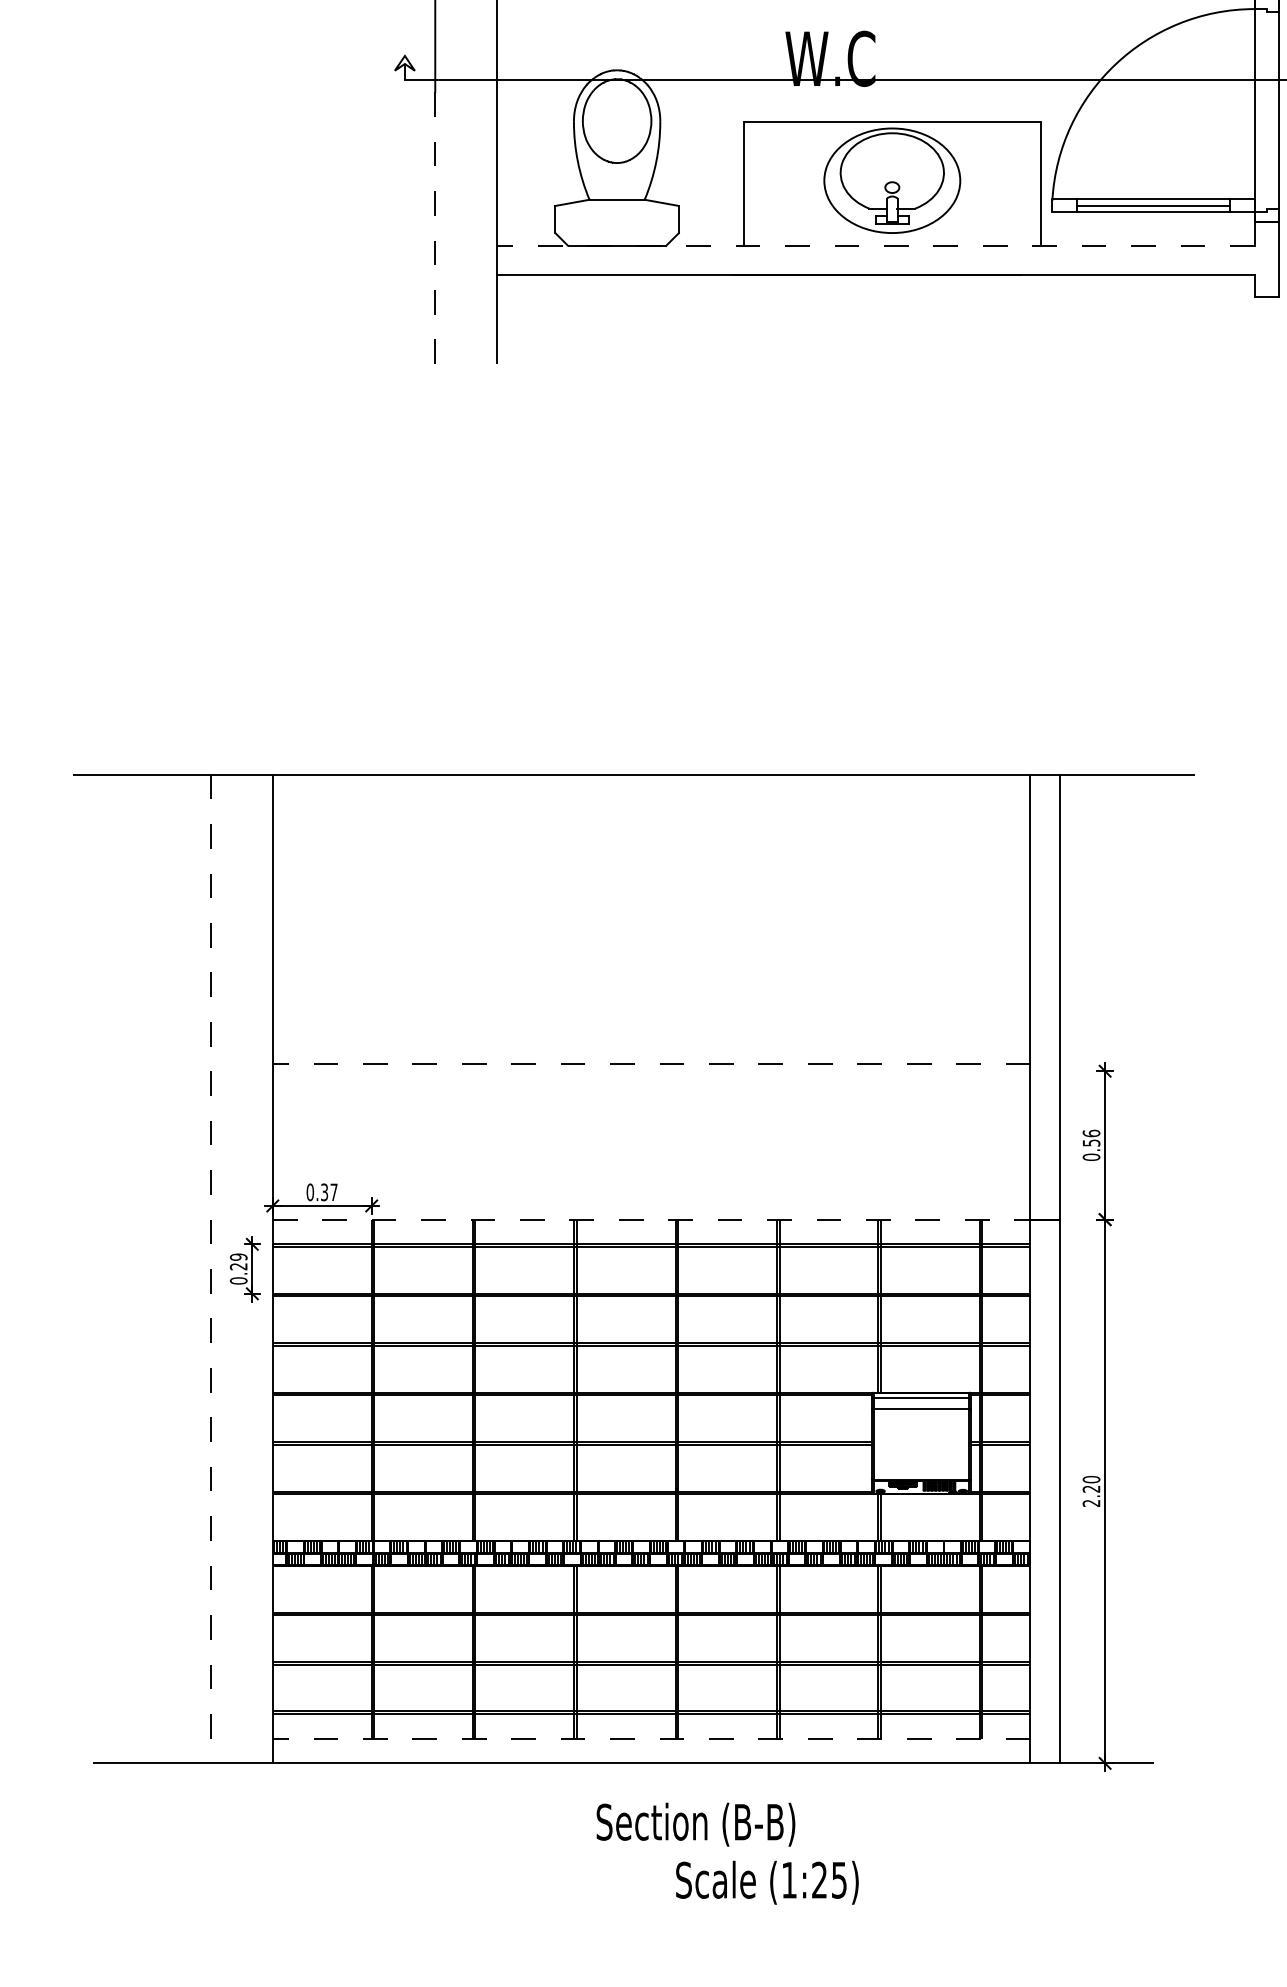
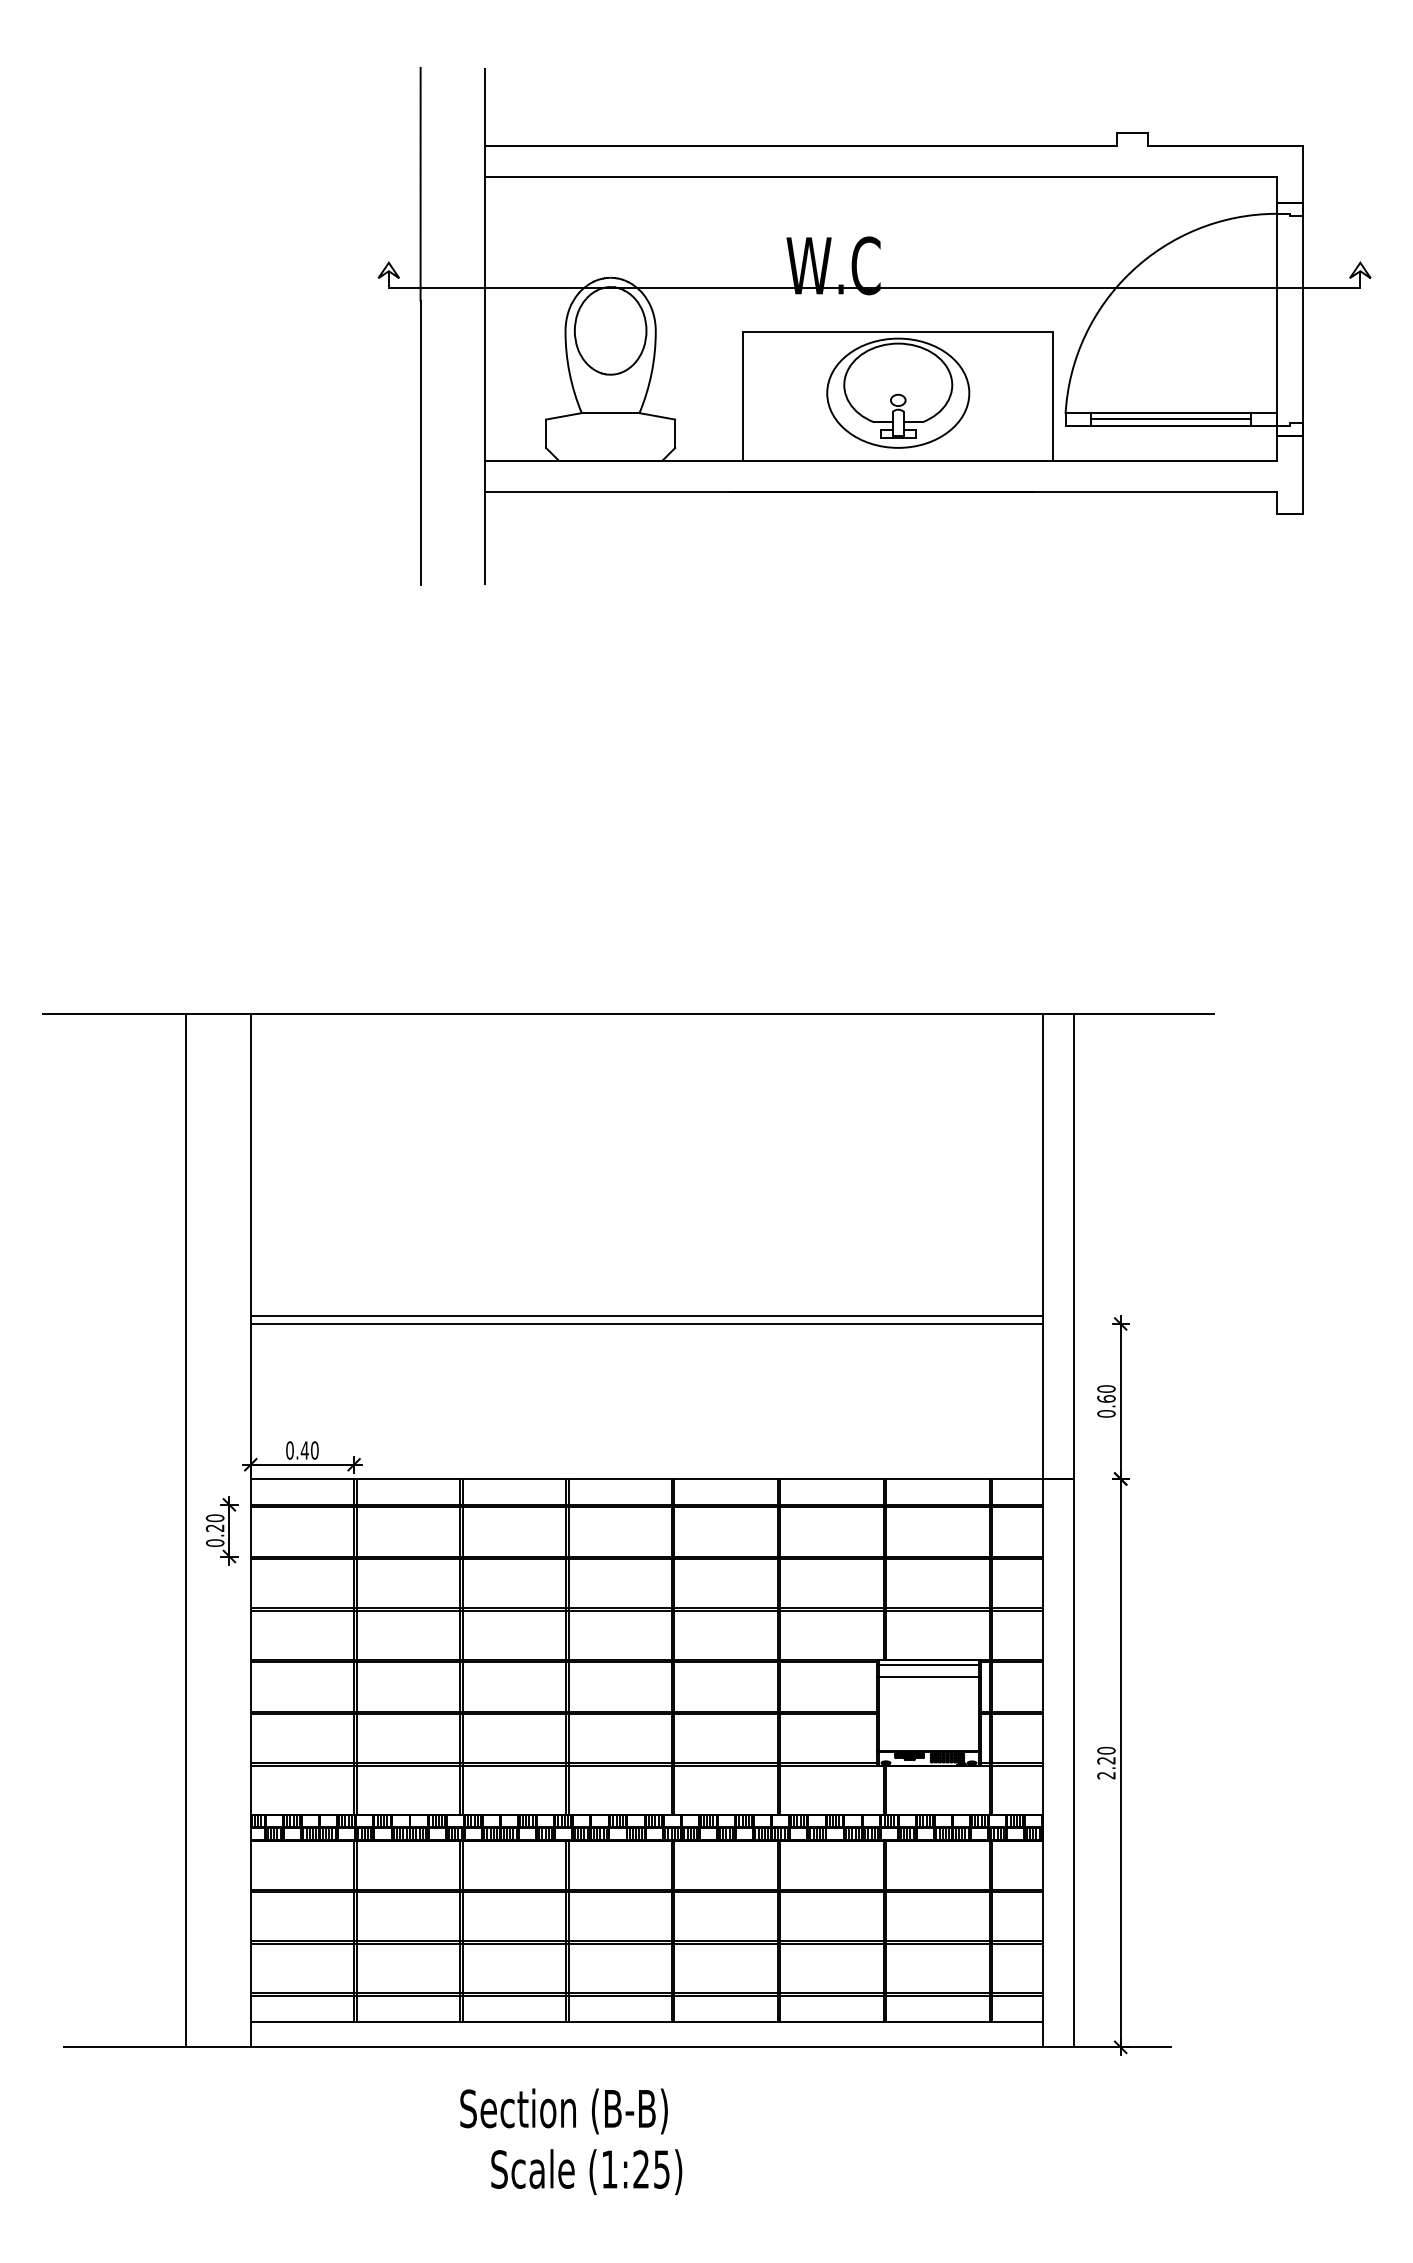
line: (435, 228) -> (420, 443), dashed -> solid
line: (876, 245) -> (881, 460), dashed -> solid
line: (651, 1064) -> (646, 1316), dashed -> solid
line: (651, 1070) -> (646, 1323), added
text: (1091, 1137) -> (1106, 1393), 0.56 -> 0.60
text: (328, 1192) -> (309, 1450), 0.37 -> 0.40
line: (651, 1220) -> (646, 1479), dashed -> solid
text: (239, 1257) -> (215, 1518), 0.29 -> 0.20
line: (211, 1268) -> (186, 1530), dashed -> solid
line: (651, 1738) -> (646, 2021), dashed -> solid
text: (695, 1824) -> (563, 2111), moved
text: (767, 1882) -> (586, 2171), moved

